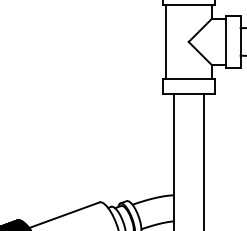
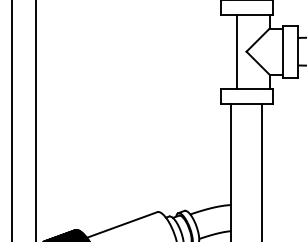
line: (165, 41) -> (236, 51), moved

